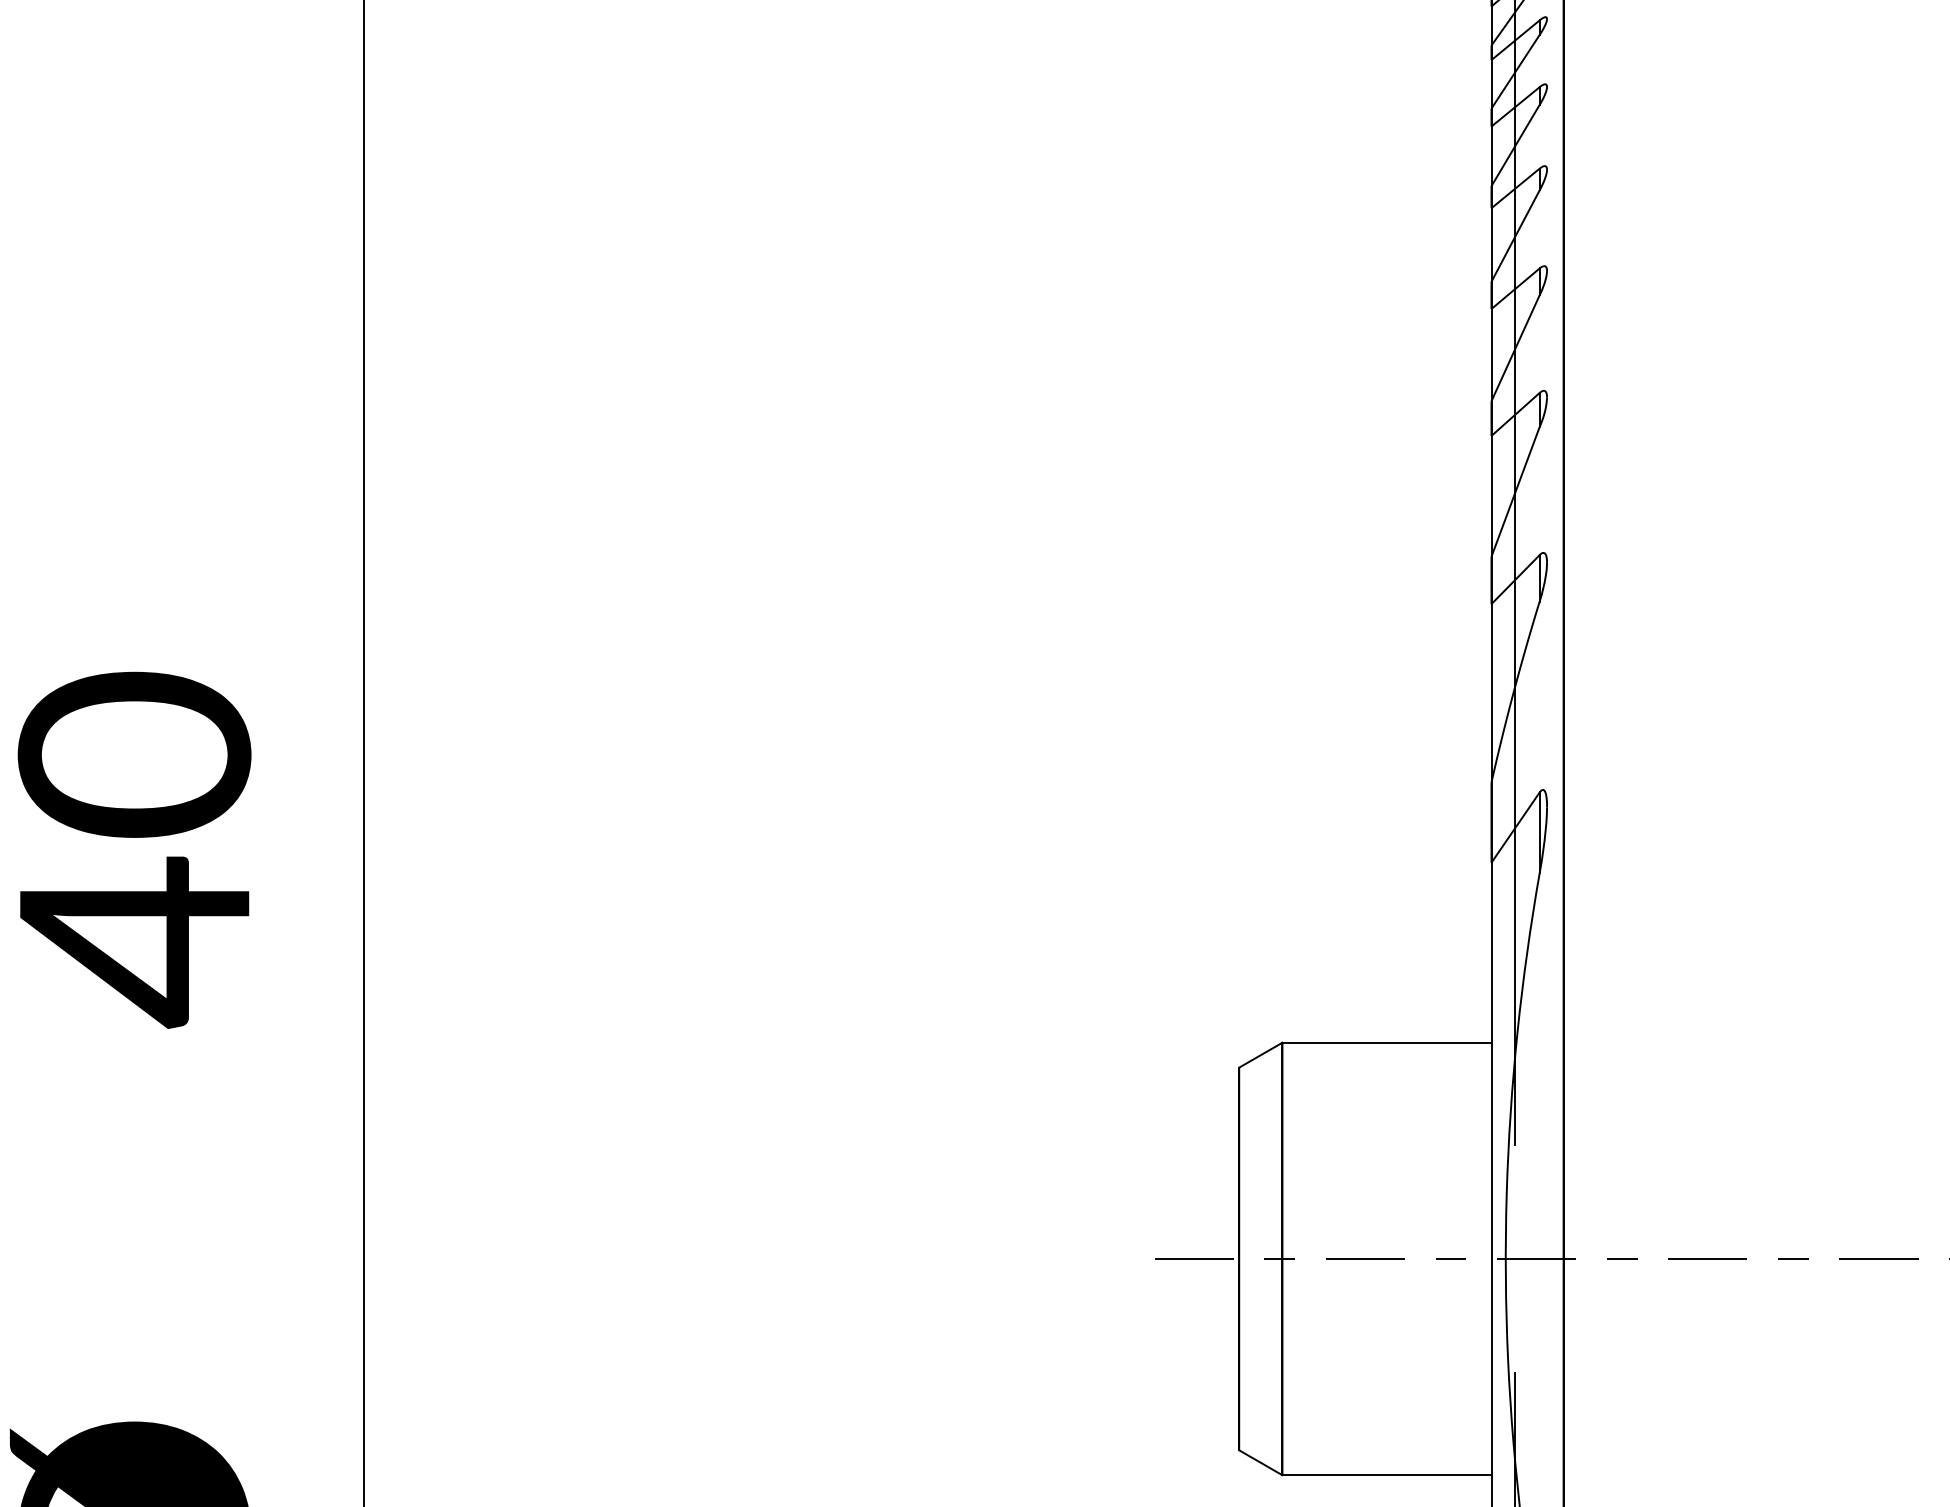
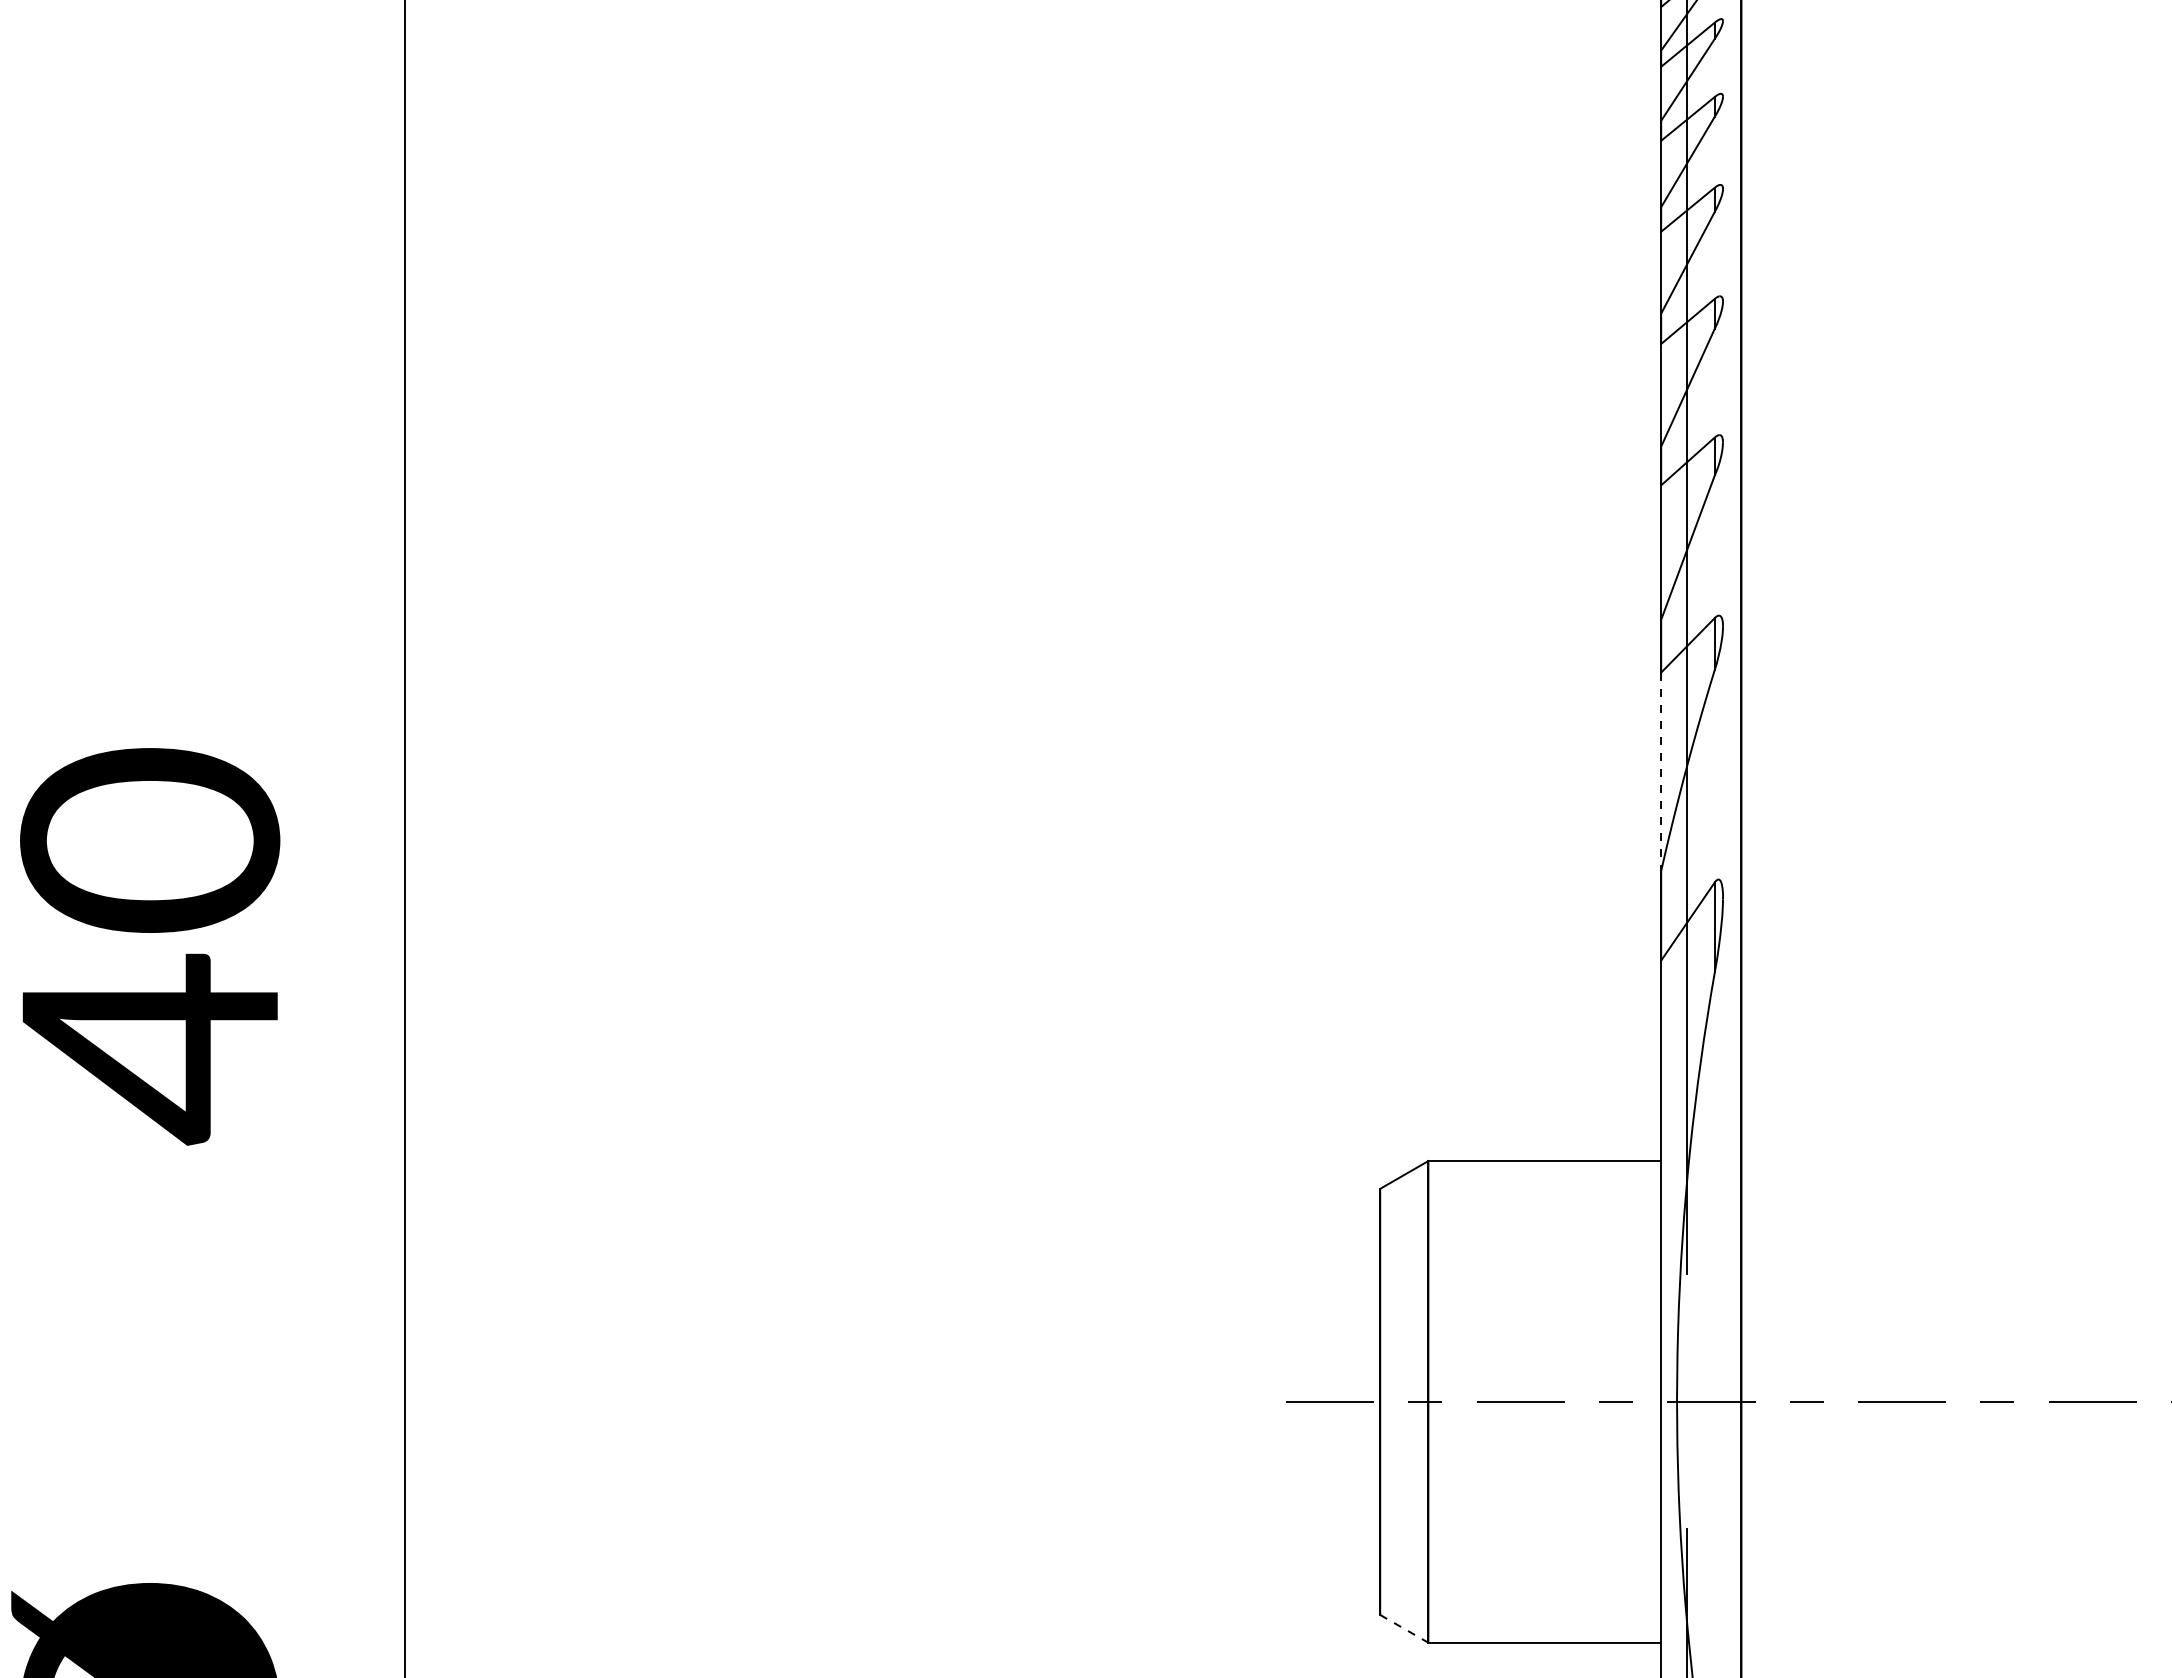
line: (1491, 693) -> (1661, 772), solid -> dashed
line: (1261, 1462) -> (1404, 1628), solid -> dashed

